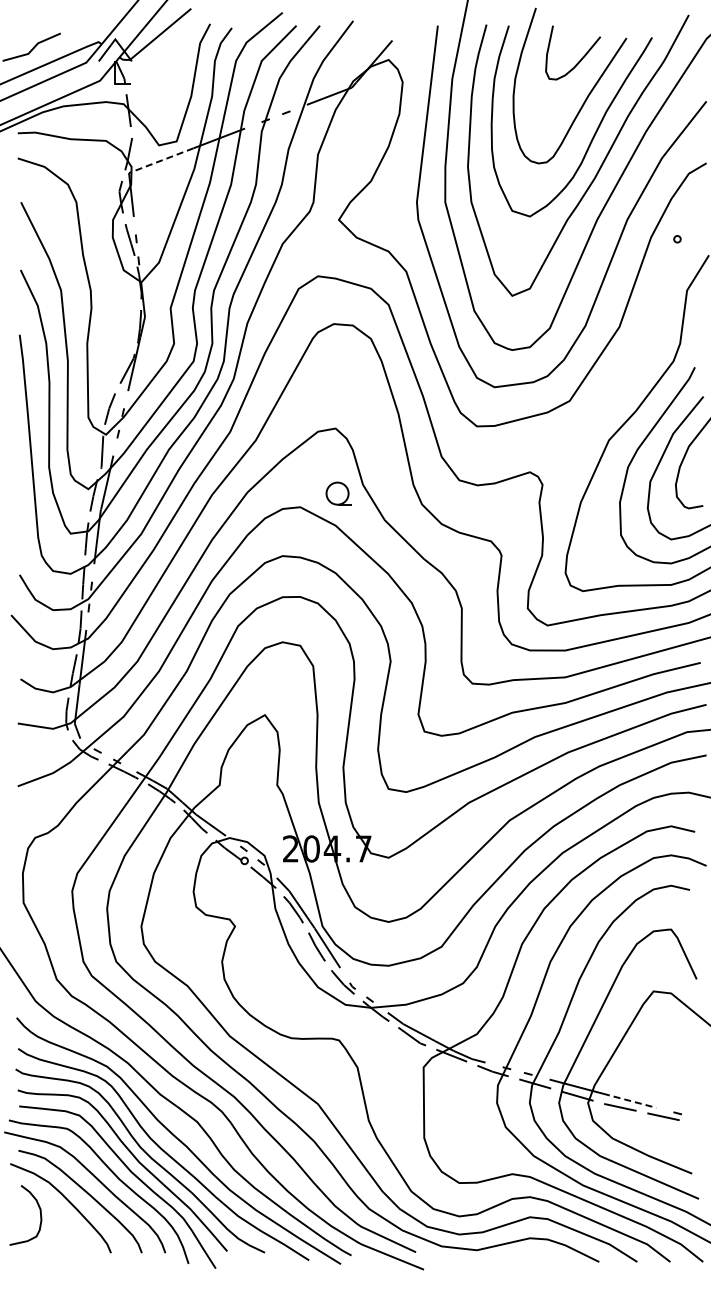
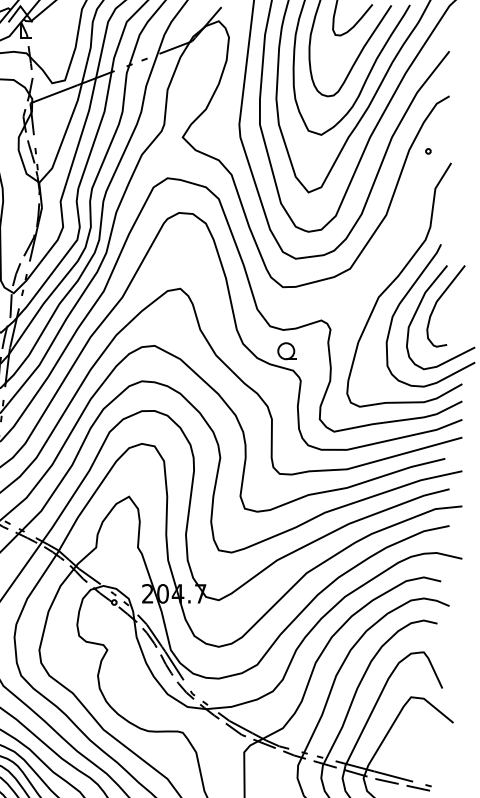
line: (161, 160) -> (53, 94), dashed -> solid
part: (338, 493) -> (286, 351), moved
line: (629, 1100) -> (393, 776), dashed -> solid

